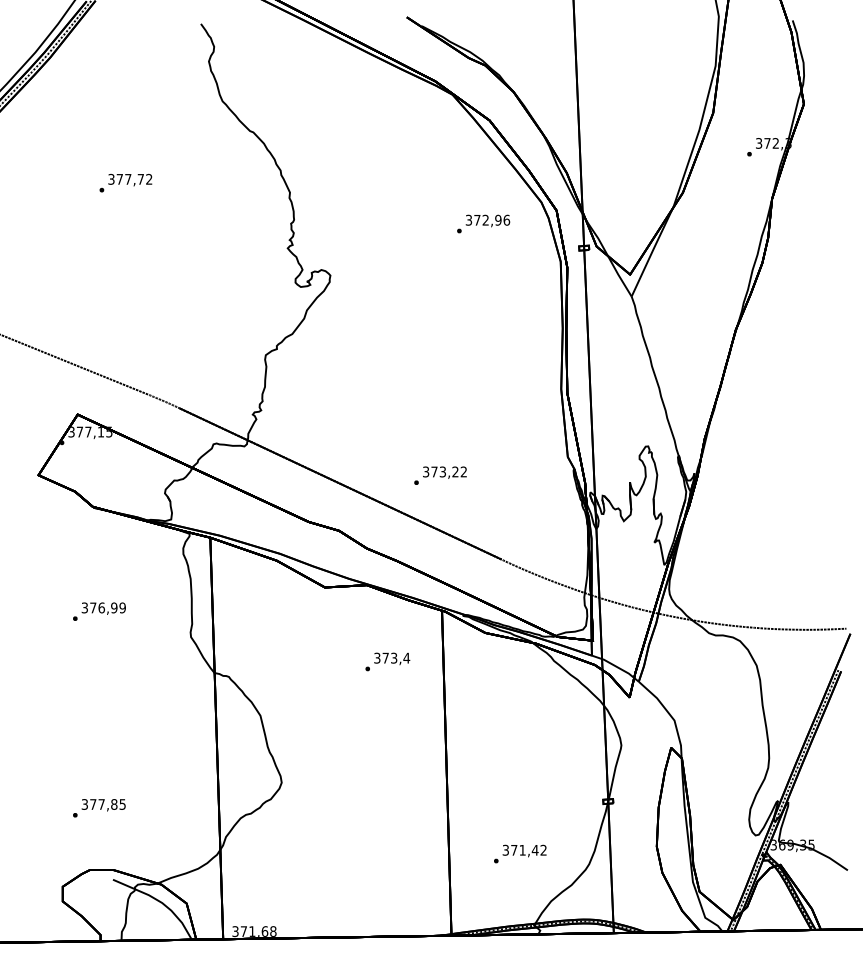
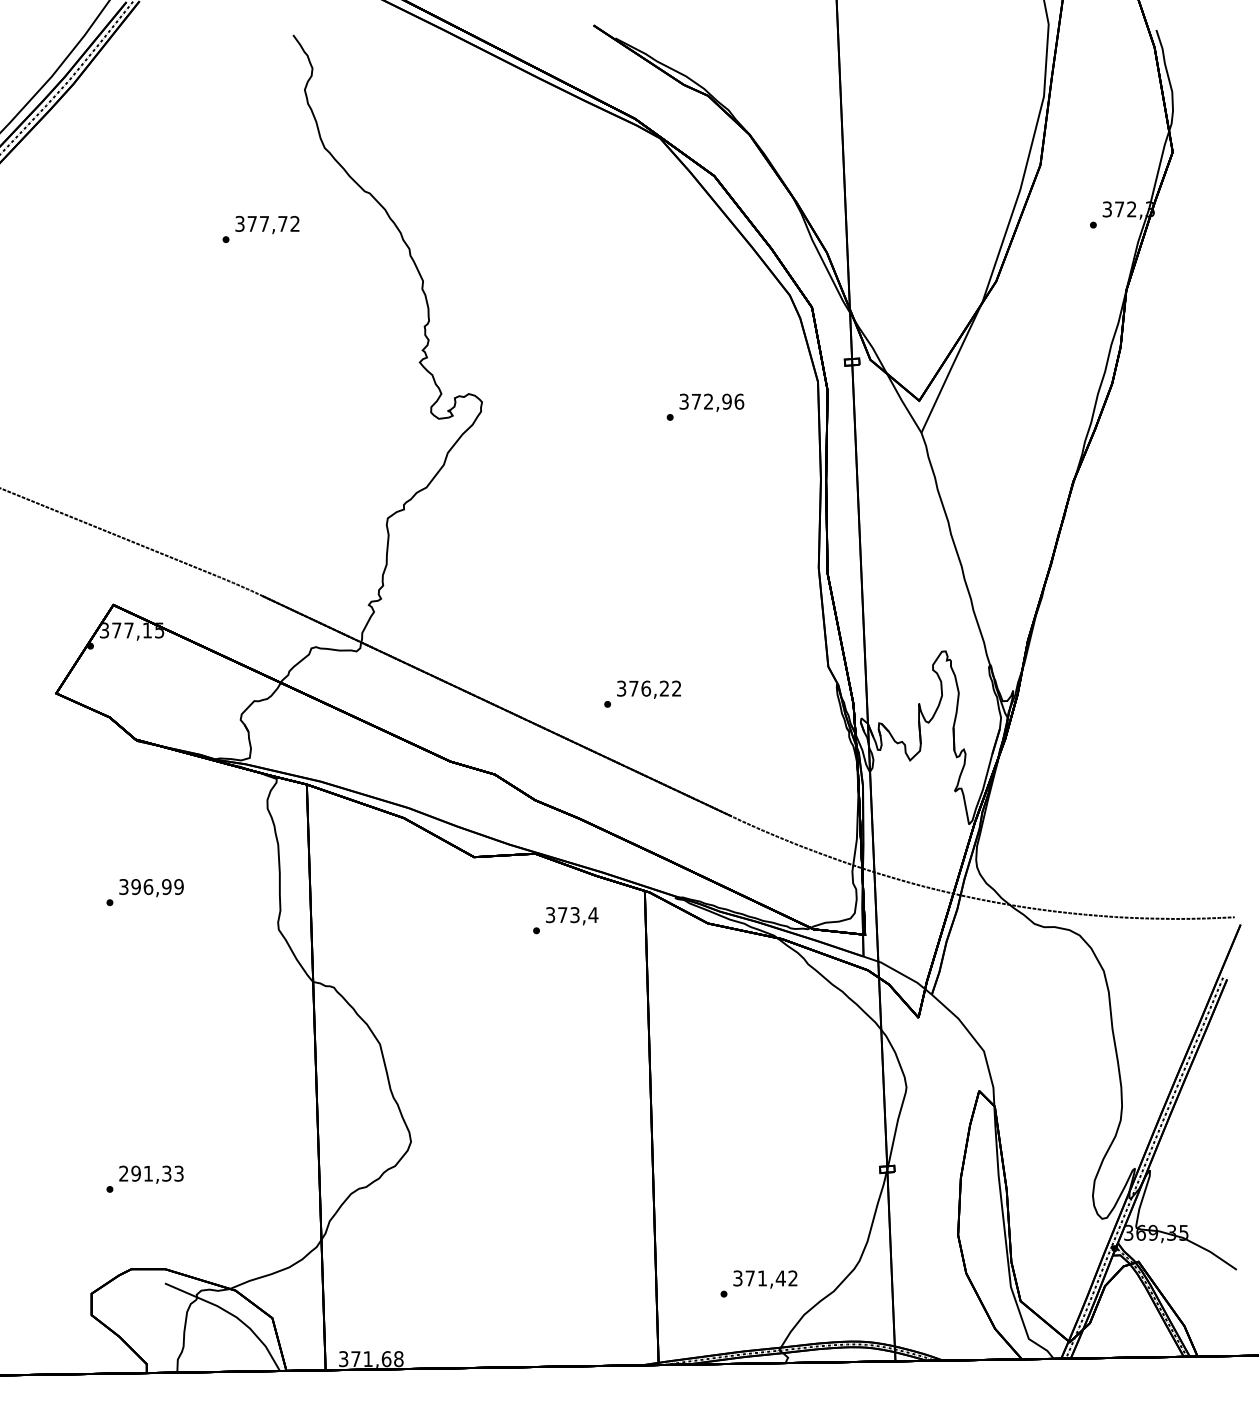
text: (125, 183) -> (260, 229), moved
text: (483, 223) -> (705, 406), moved
text: (442, 471) -> (645, 687), 373,22 -> 376,22
text: (93, 607) -> (136, 886), 376,99 -> 396,99
text: (387, 661) -> (565, 919), moved
text: (103, 804) -> (151, 1173), 377,85 -> 291,33
text: (520, 853) -> (759, 1283), moved

